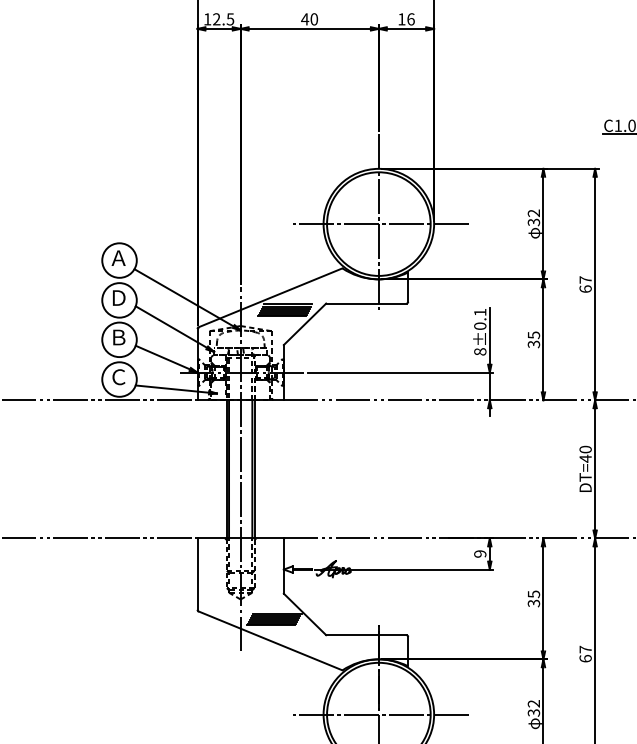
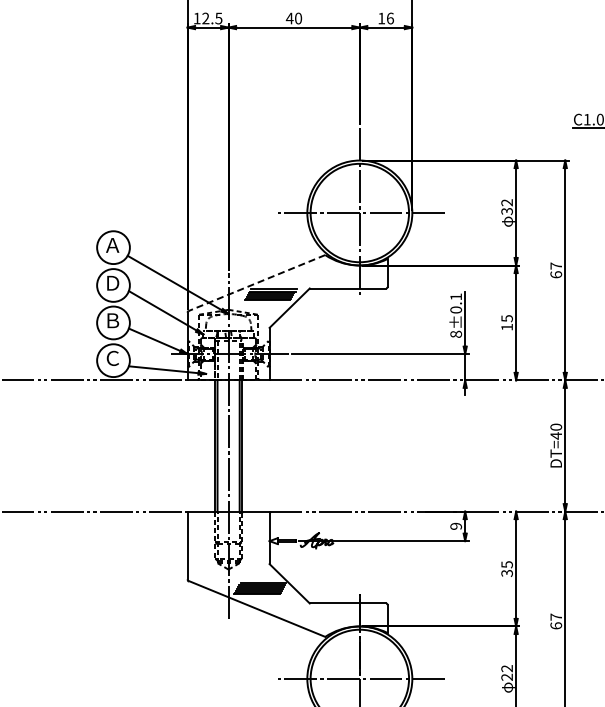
line: (270, 298) -> (256, 283), solid -> dashed
text: (533, 343) -> (506, 326), 35 -> 15
text: (534, 712) -> (507, 676), 32 -> 22

